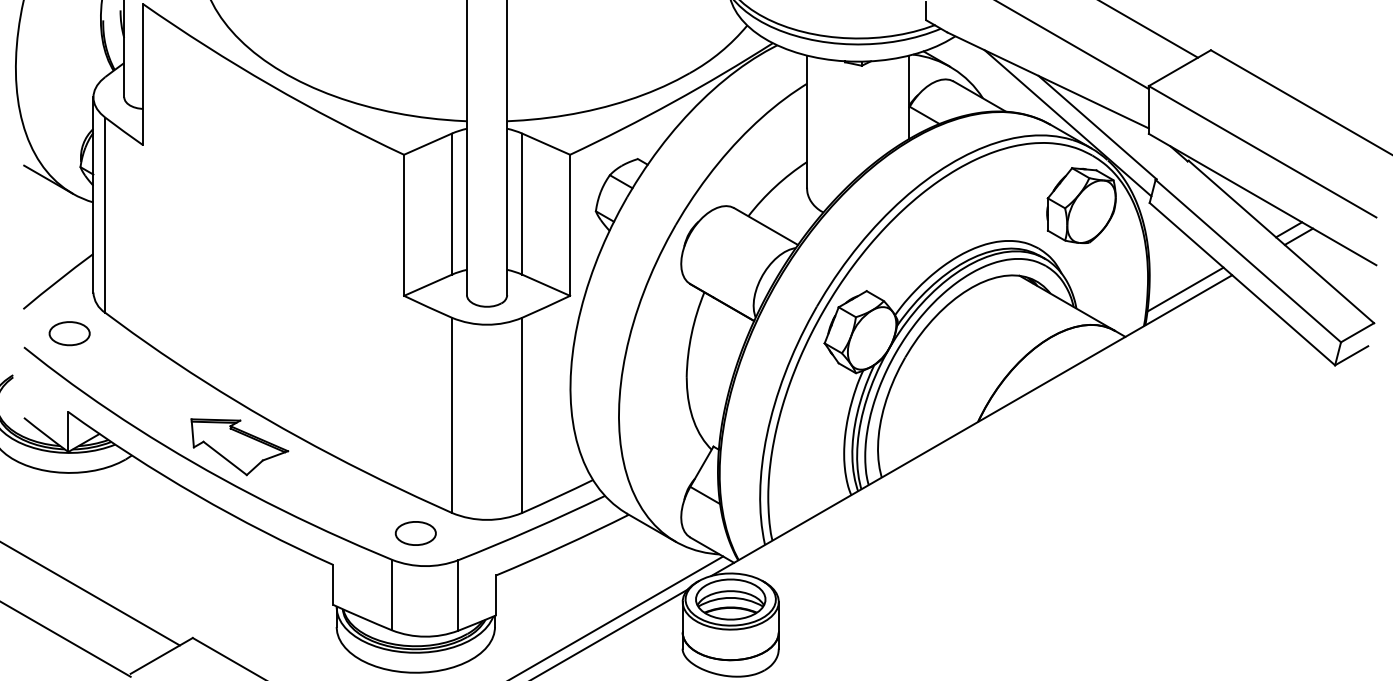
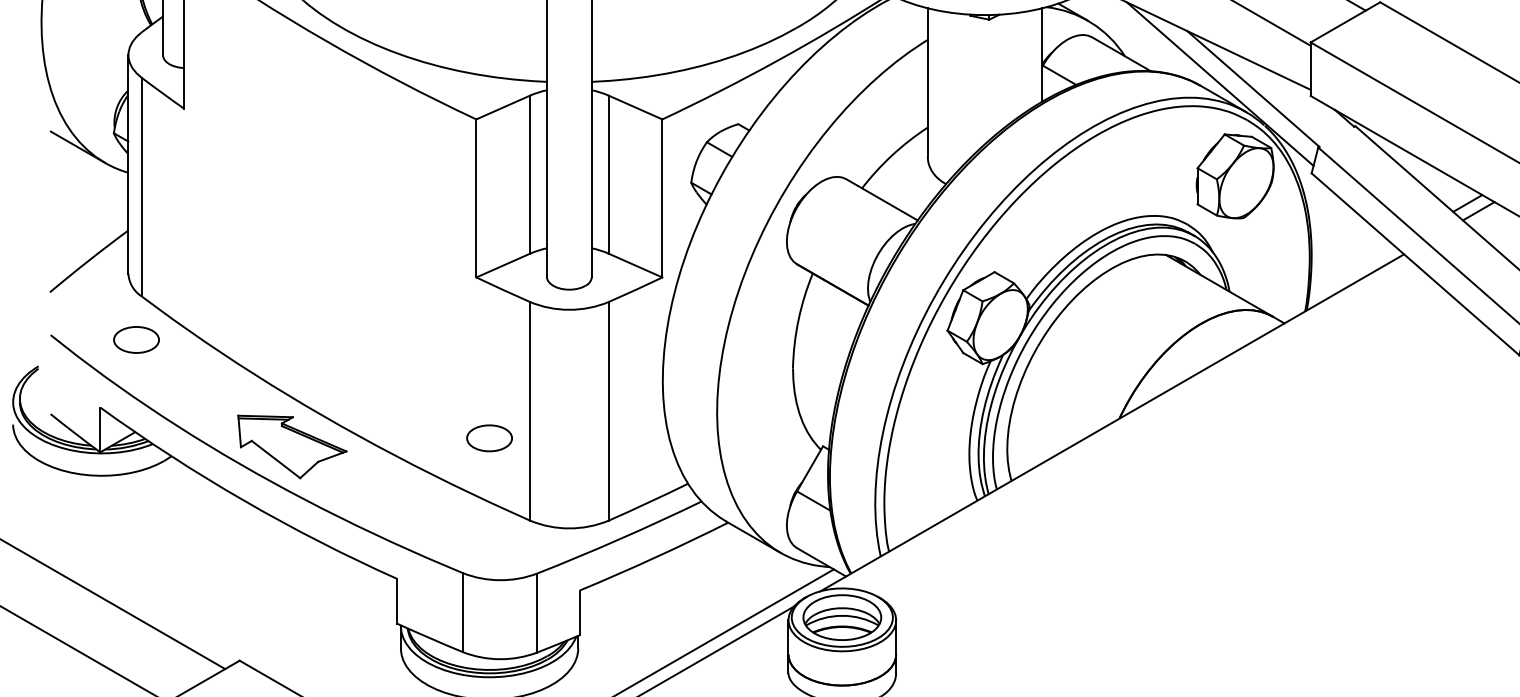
line: (1185, 289) -> (1351, 270), removed
part: (69, 333) -> (136, 339), moved
part: (415, 533) -> (489, 438), moved

